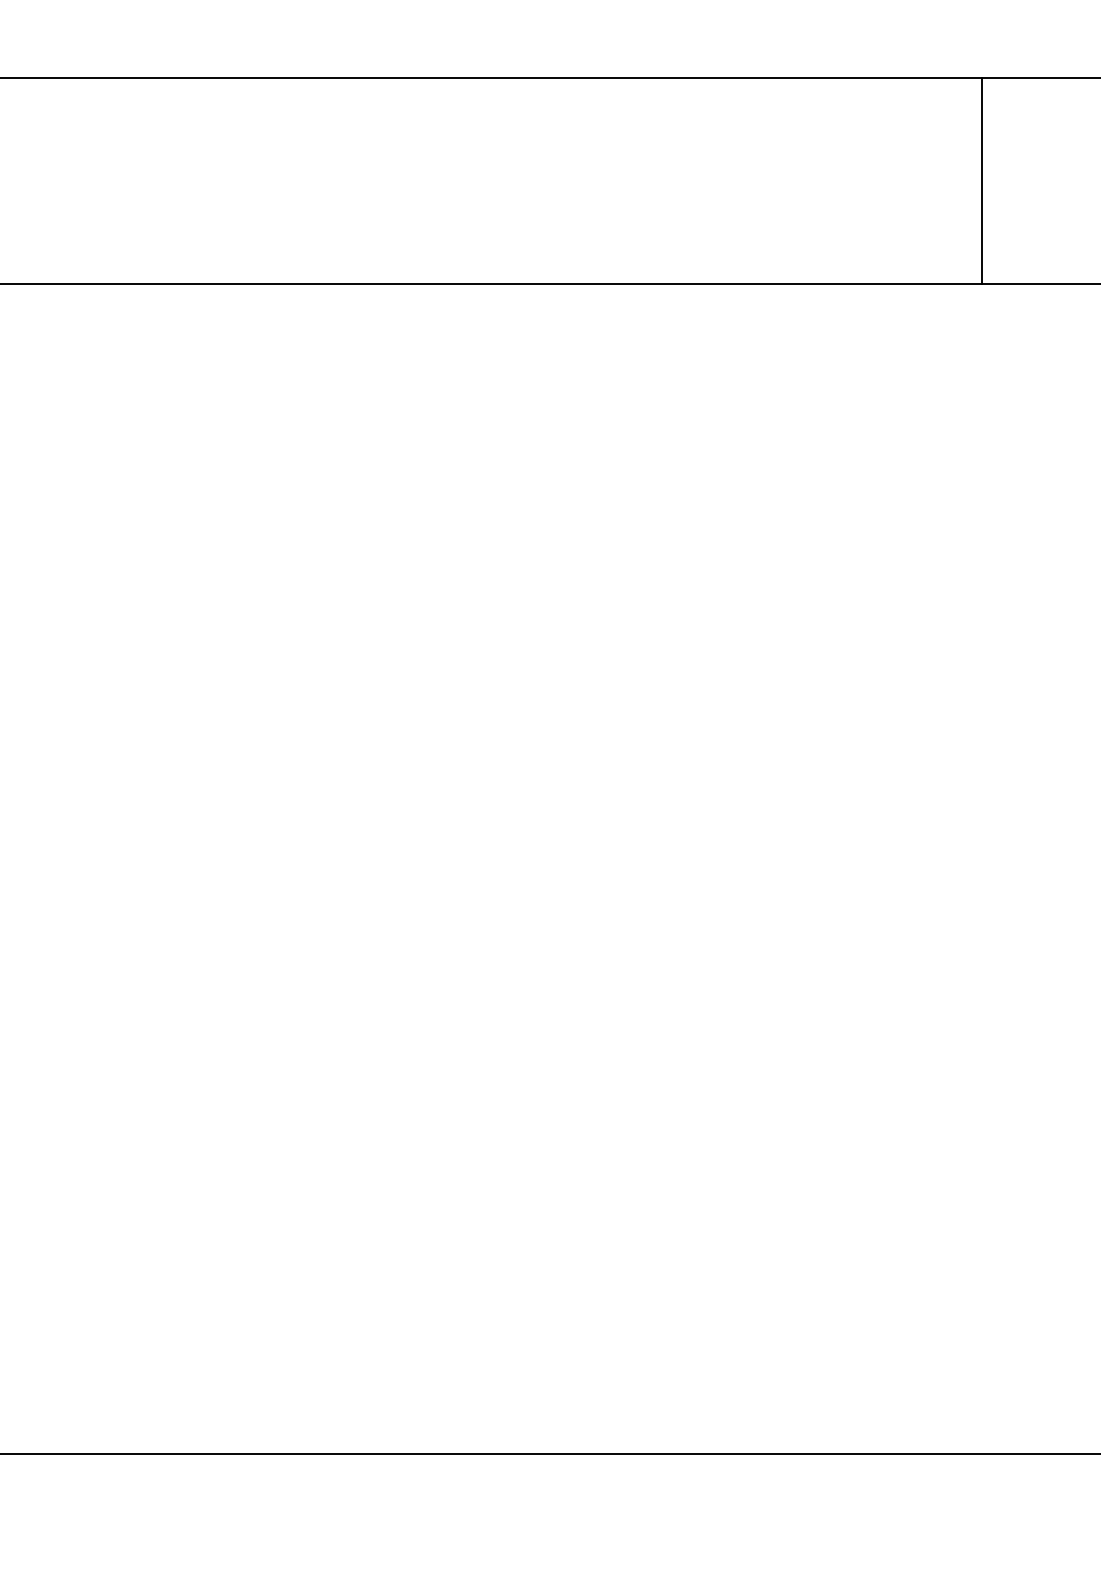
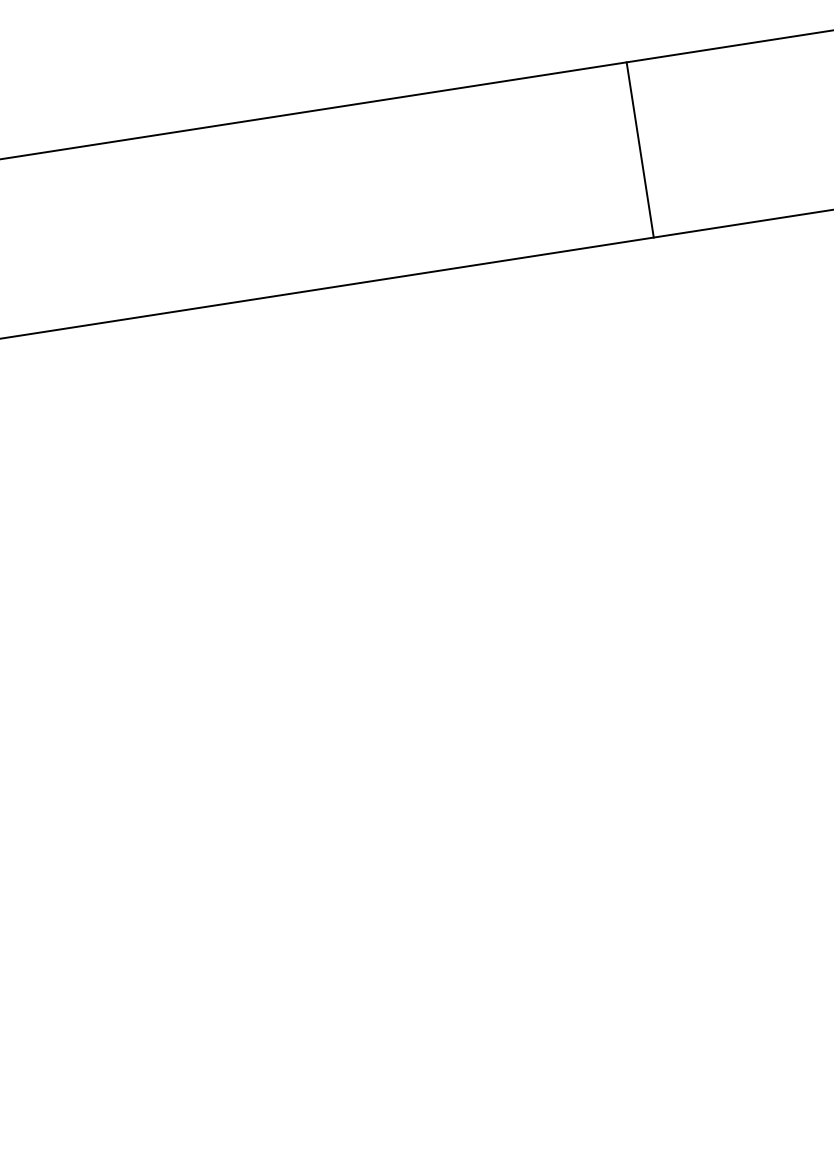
line: (981, 180) -> (639, 149), moved

